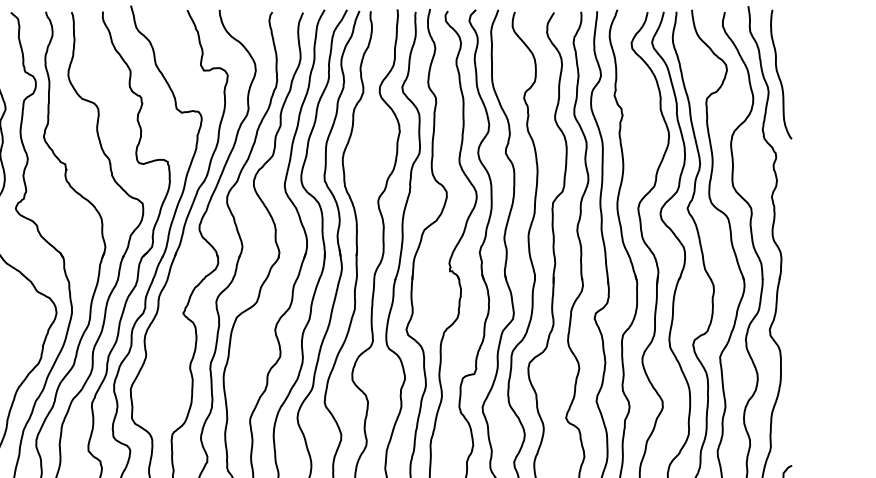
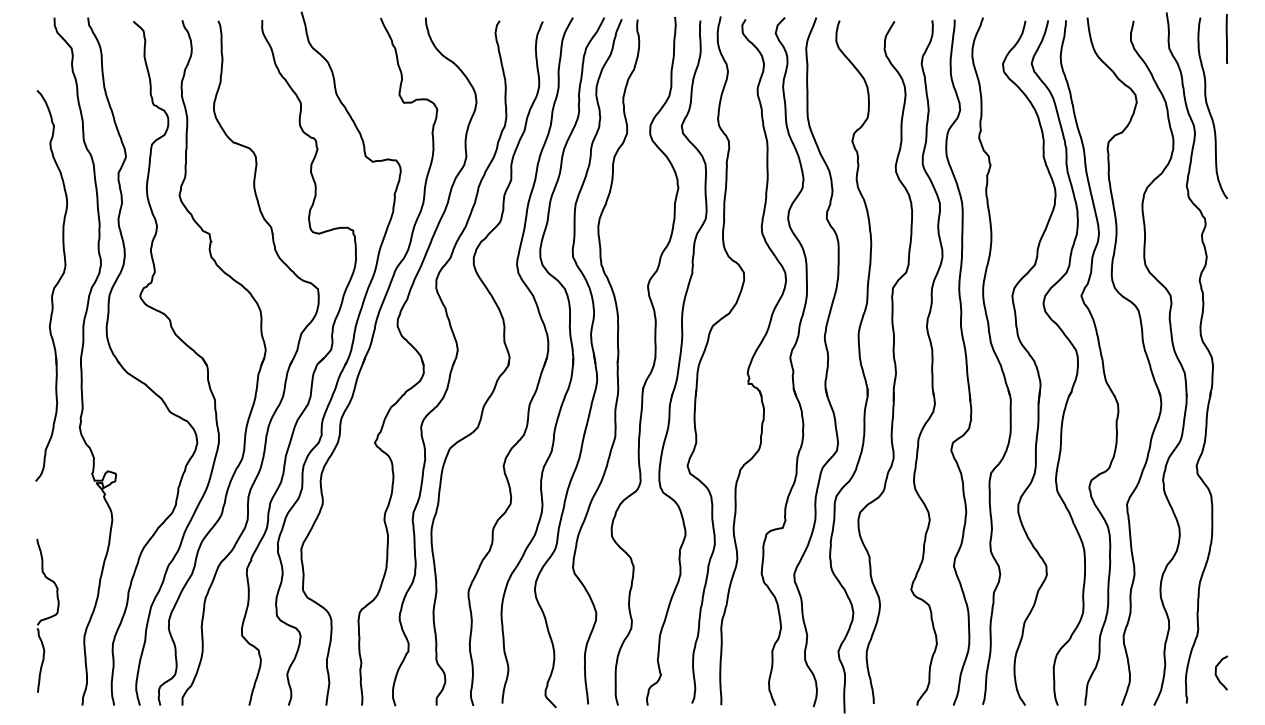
line: (791, 24) -> (1226, 38), added

